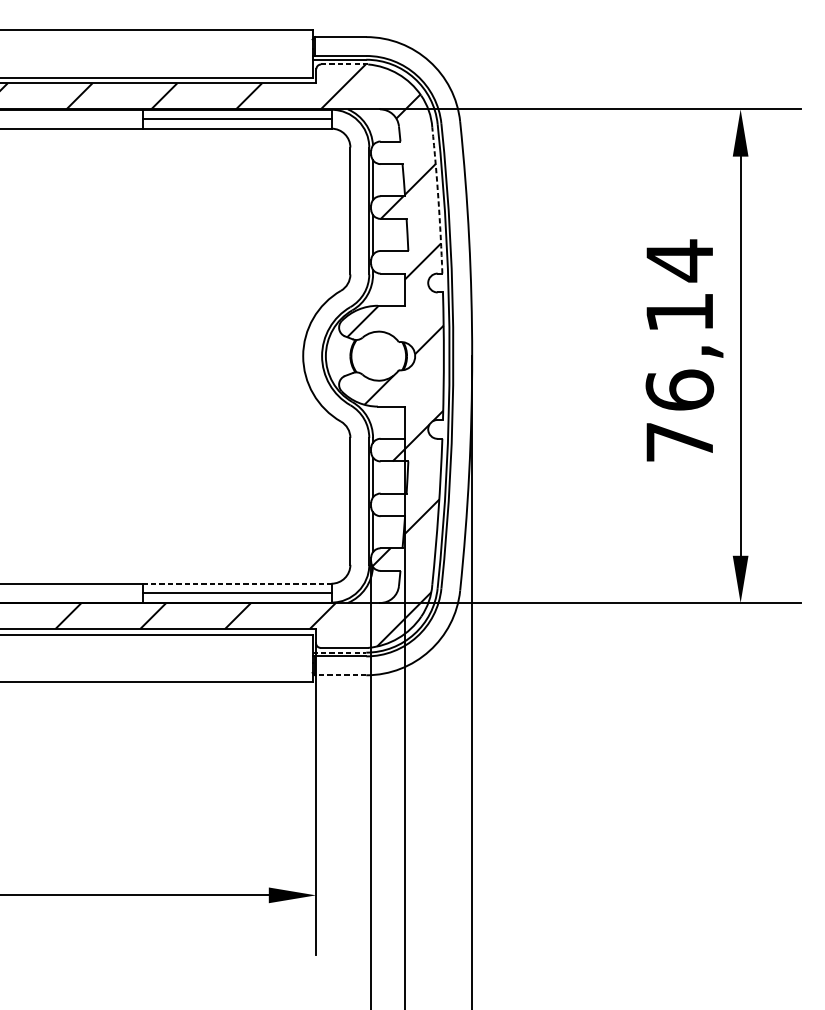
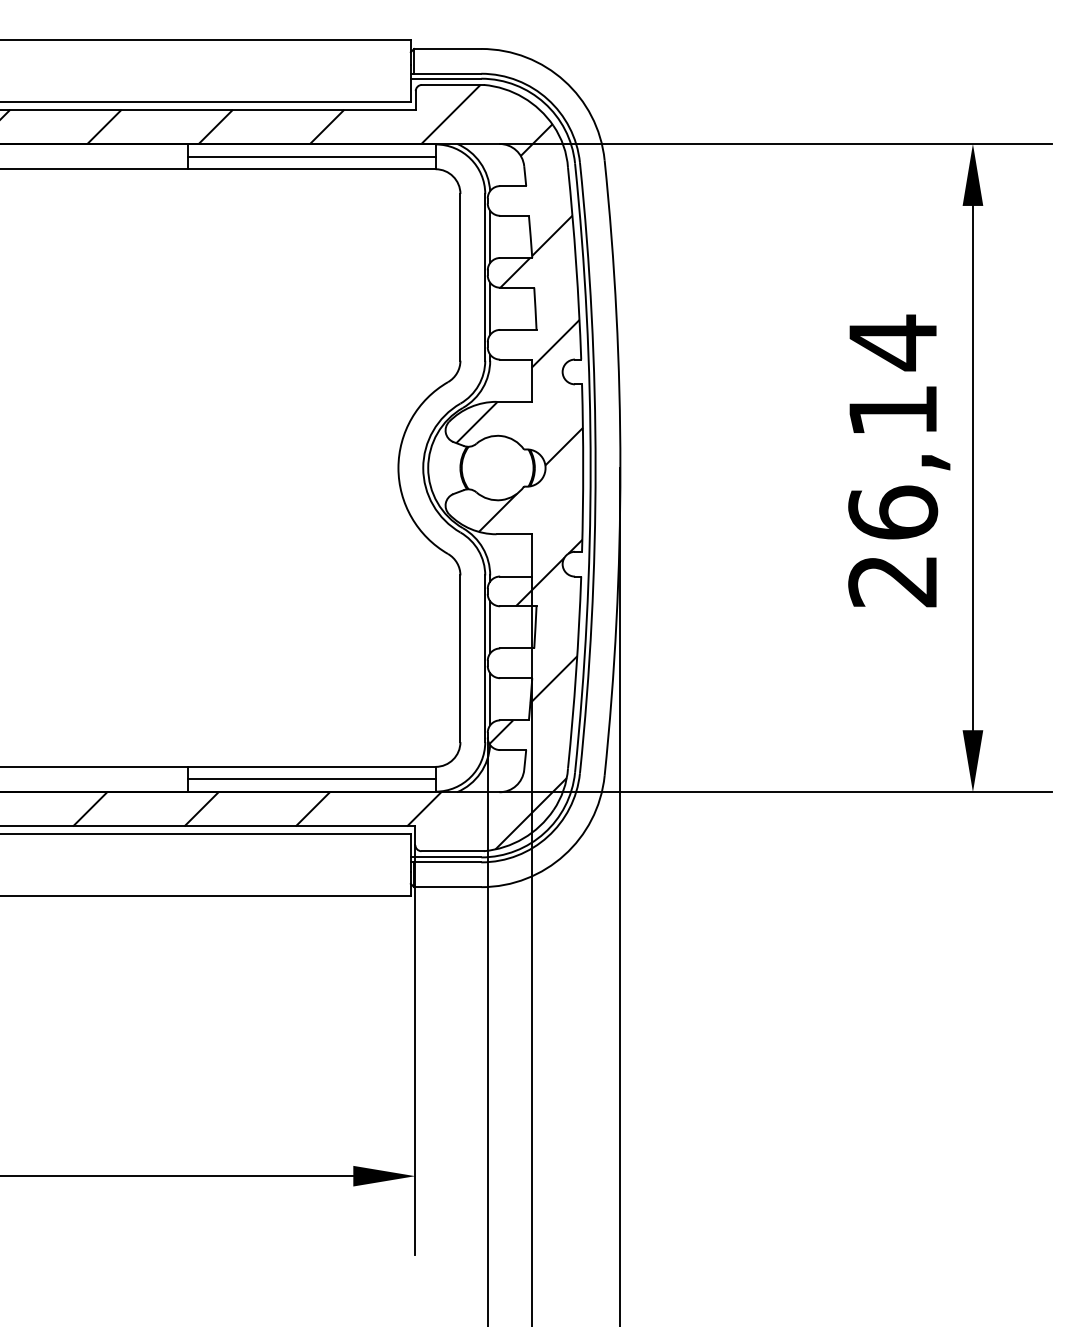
line: (344, 64) -> (452, 84), dashed -> solid
arc: (438, 200) -> (576, 263), dashed -> solid
text: (679, 442) -> (892, 581), 76,14 -> 26,14
line: (236, 583) -> (311, 766), dashed -> solid
line: (339, 652) -> (446, 857), dashed -> solid
line: (340, 675) -> (447, 887), dashed -> solid

